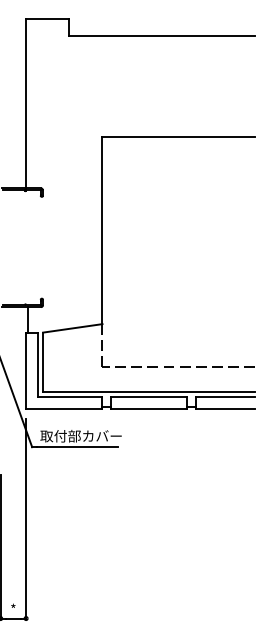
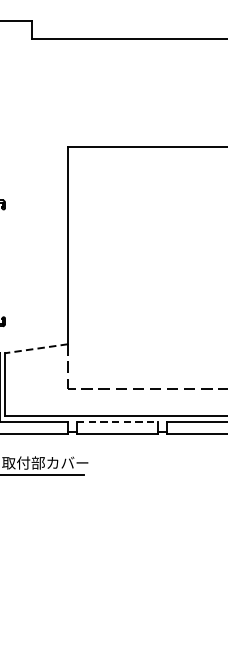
line: (72, 328) -> (36, 348), solid -> dashed
line: (149, 397) -> (117, 421), solid -> dashed

